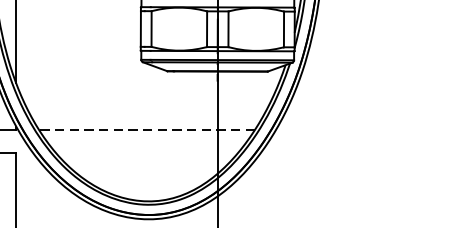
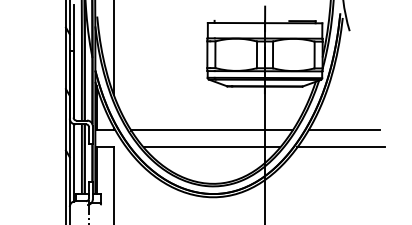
line: (147, 130) -> (212, 130), dashed -> solid
line: (323, 130) -> (344, 130), added
line: (146, 152) -> (211, 147), added
line: (319, 152) -> (341, 147), added

